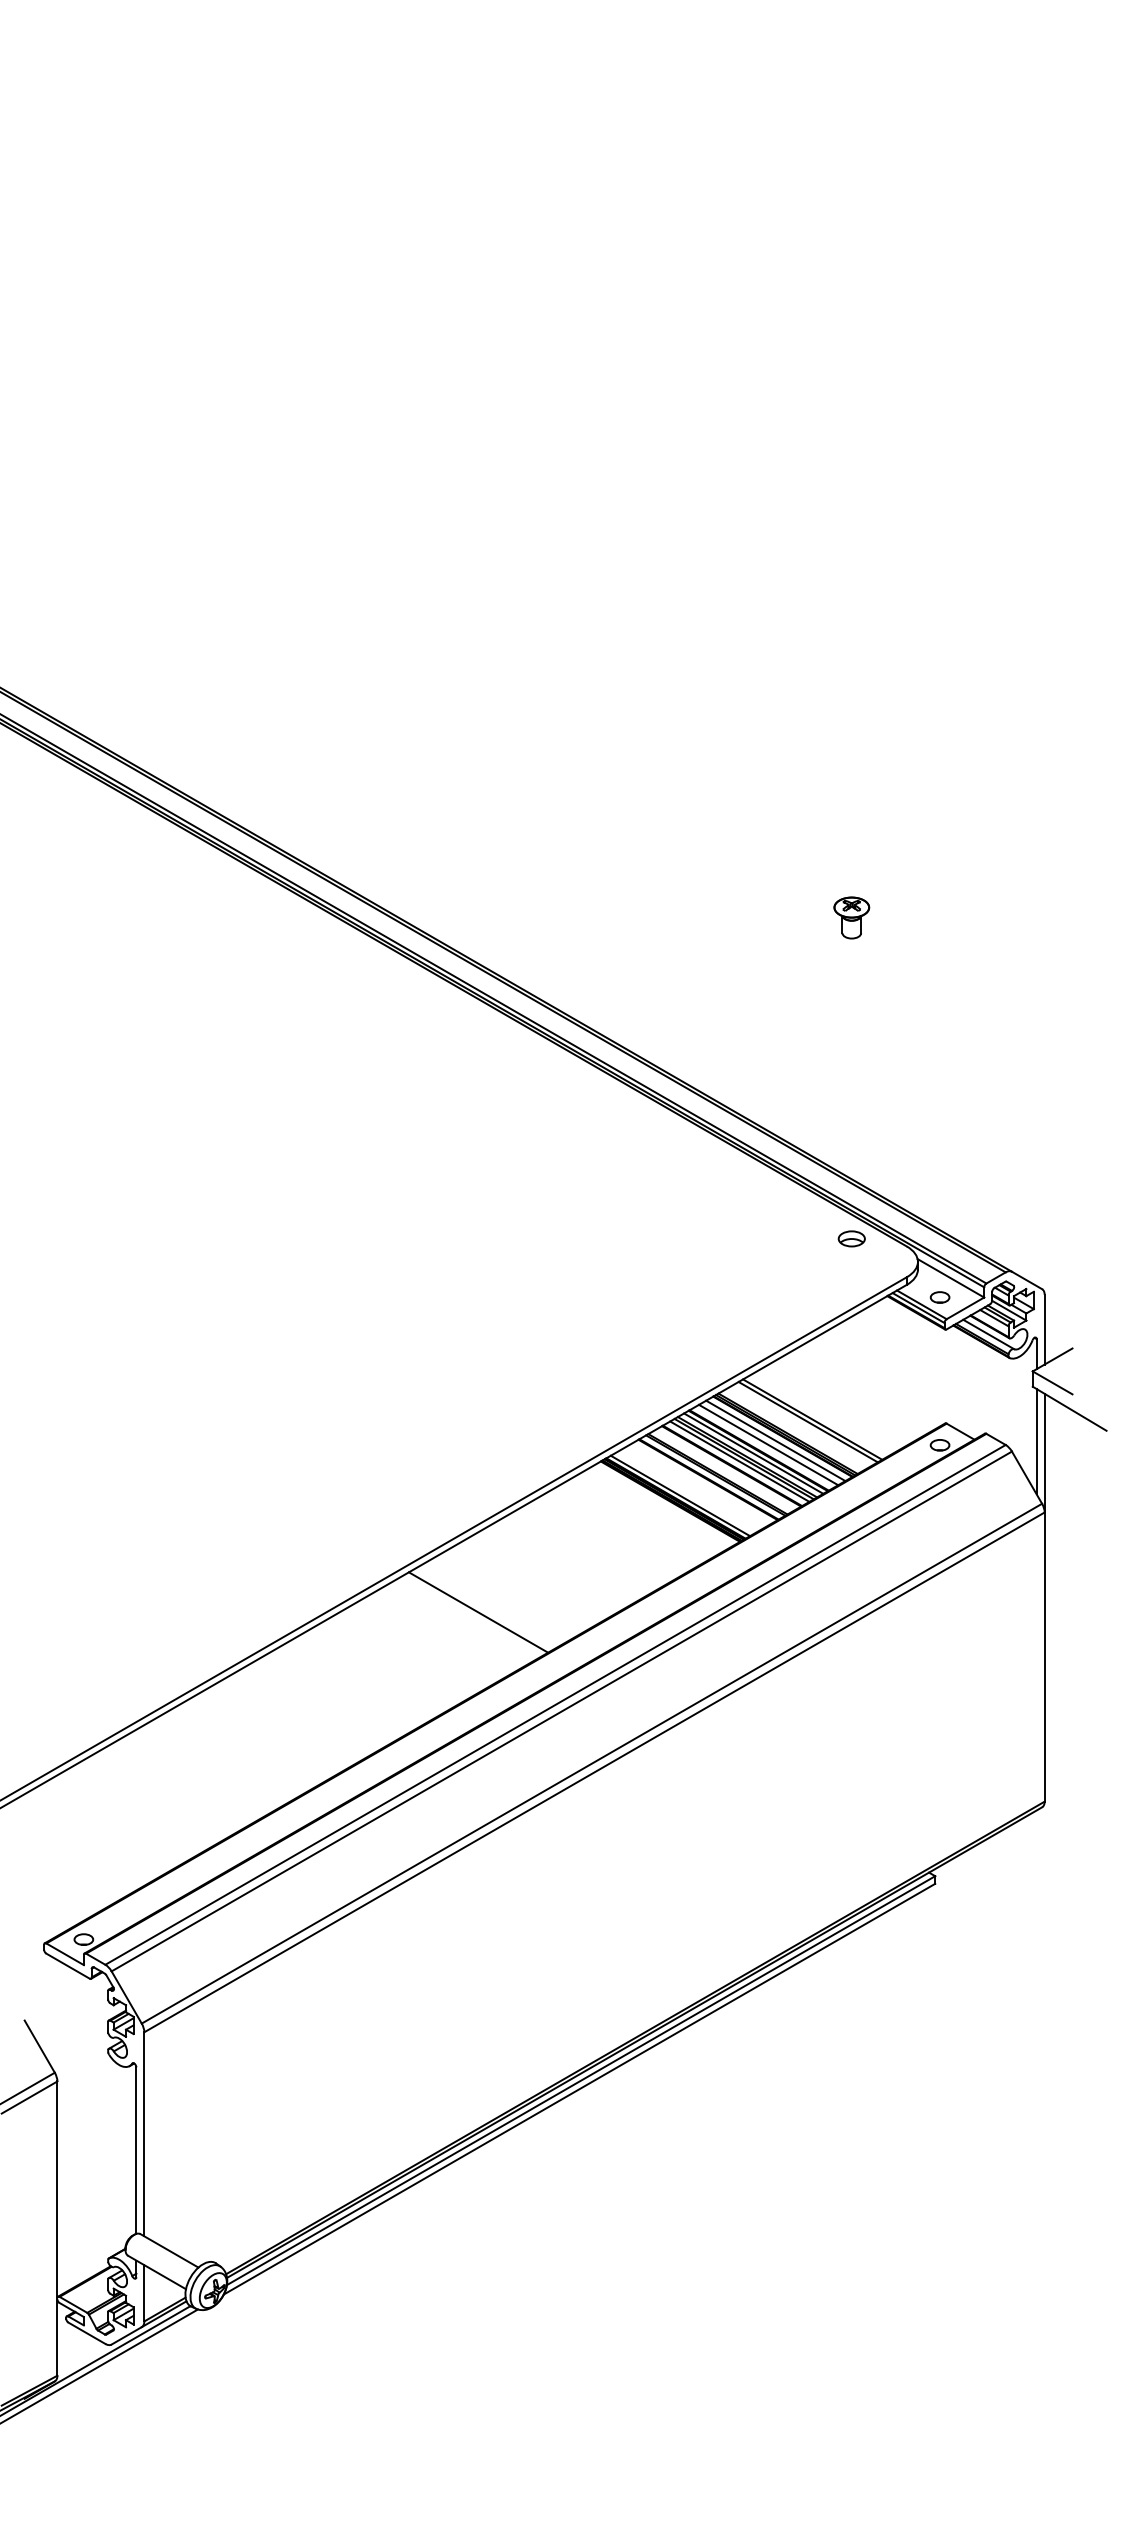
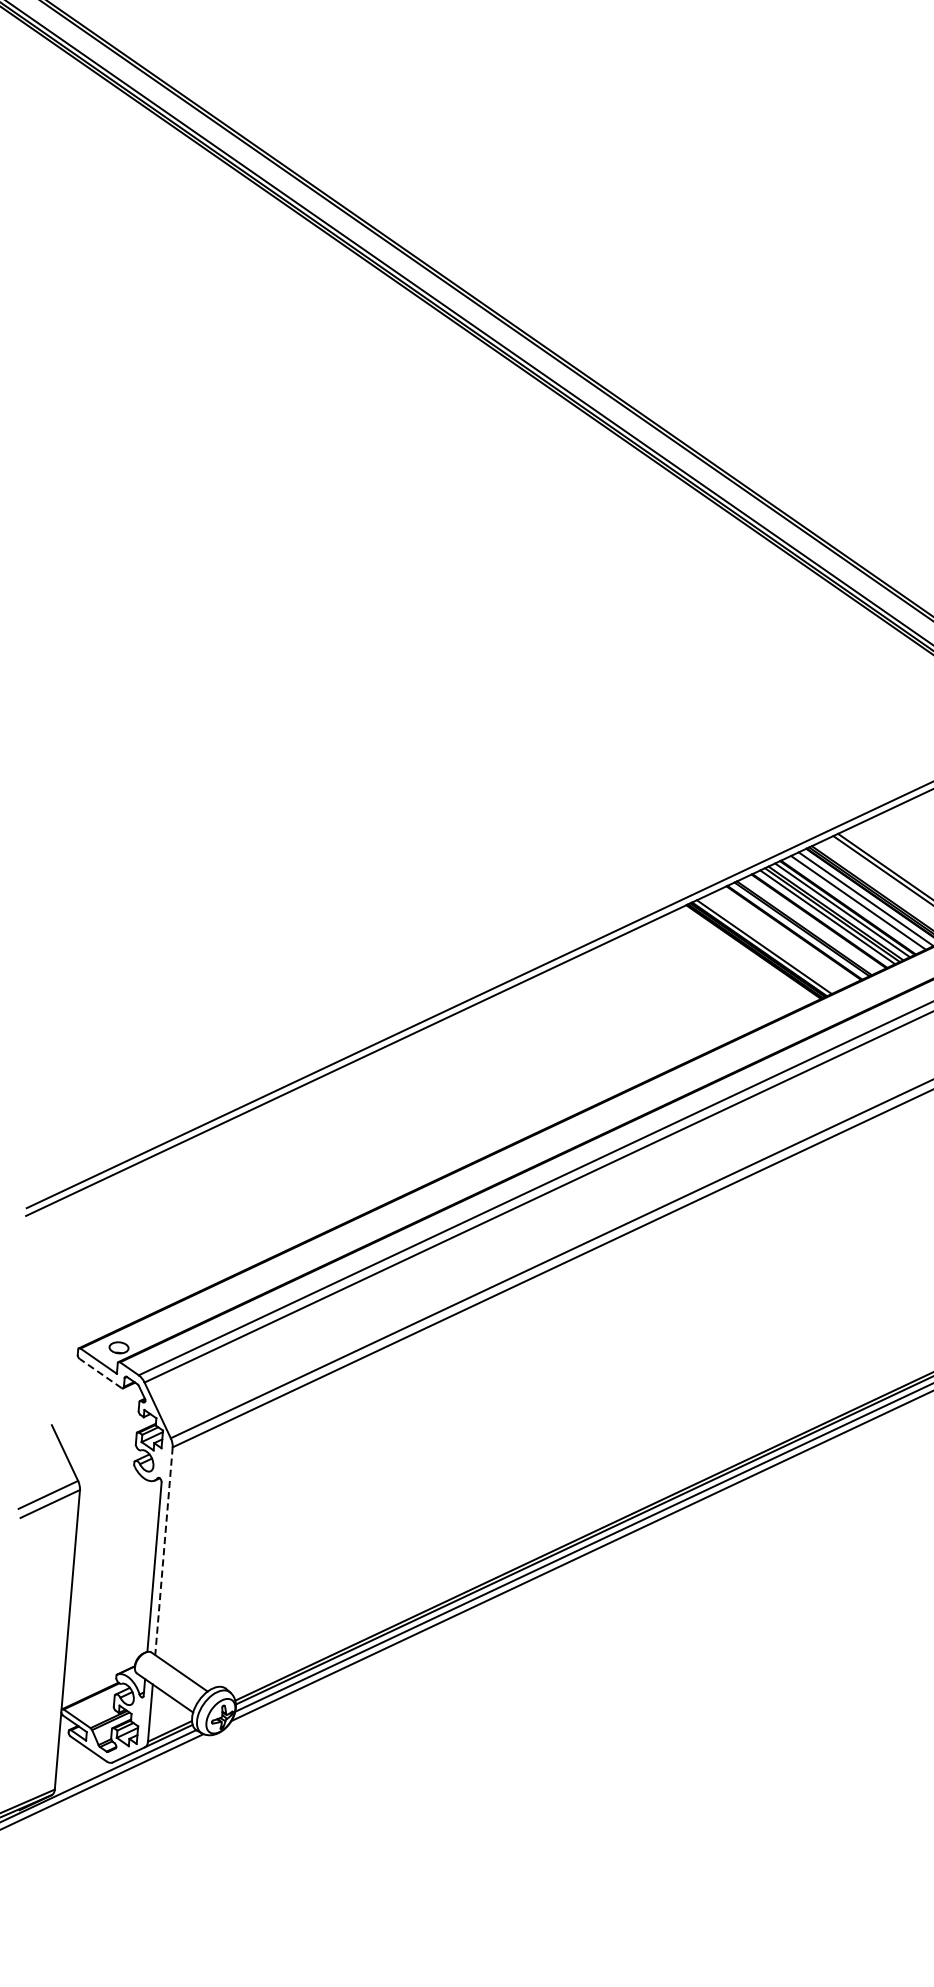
line: (478, 1612) -> (548, 1048), removed
line: (68, 1966) -> (101, 1373), solid -> dashed
line: (144, 2134) -> (164, 1551), solid -> dashed

